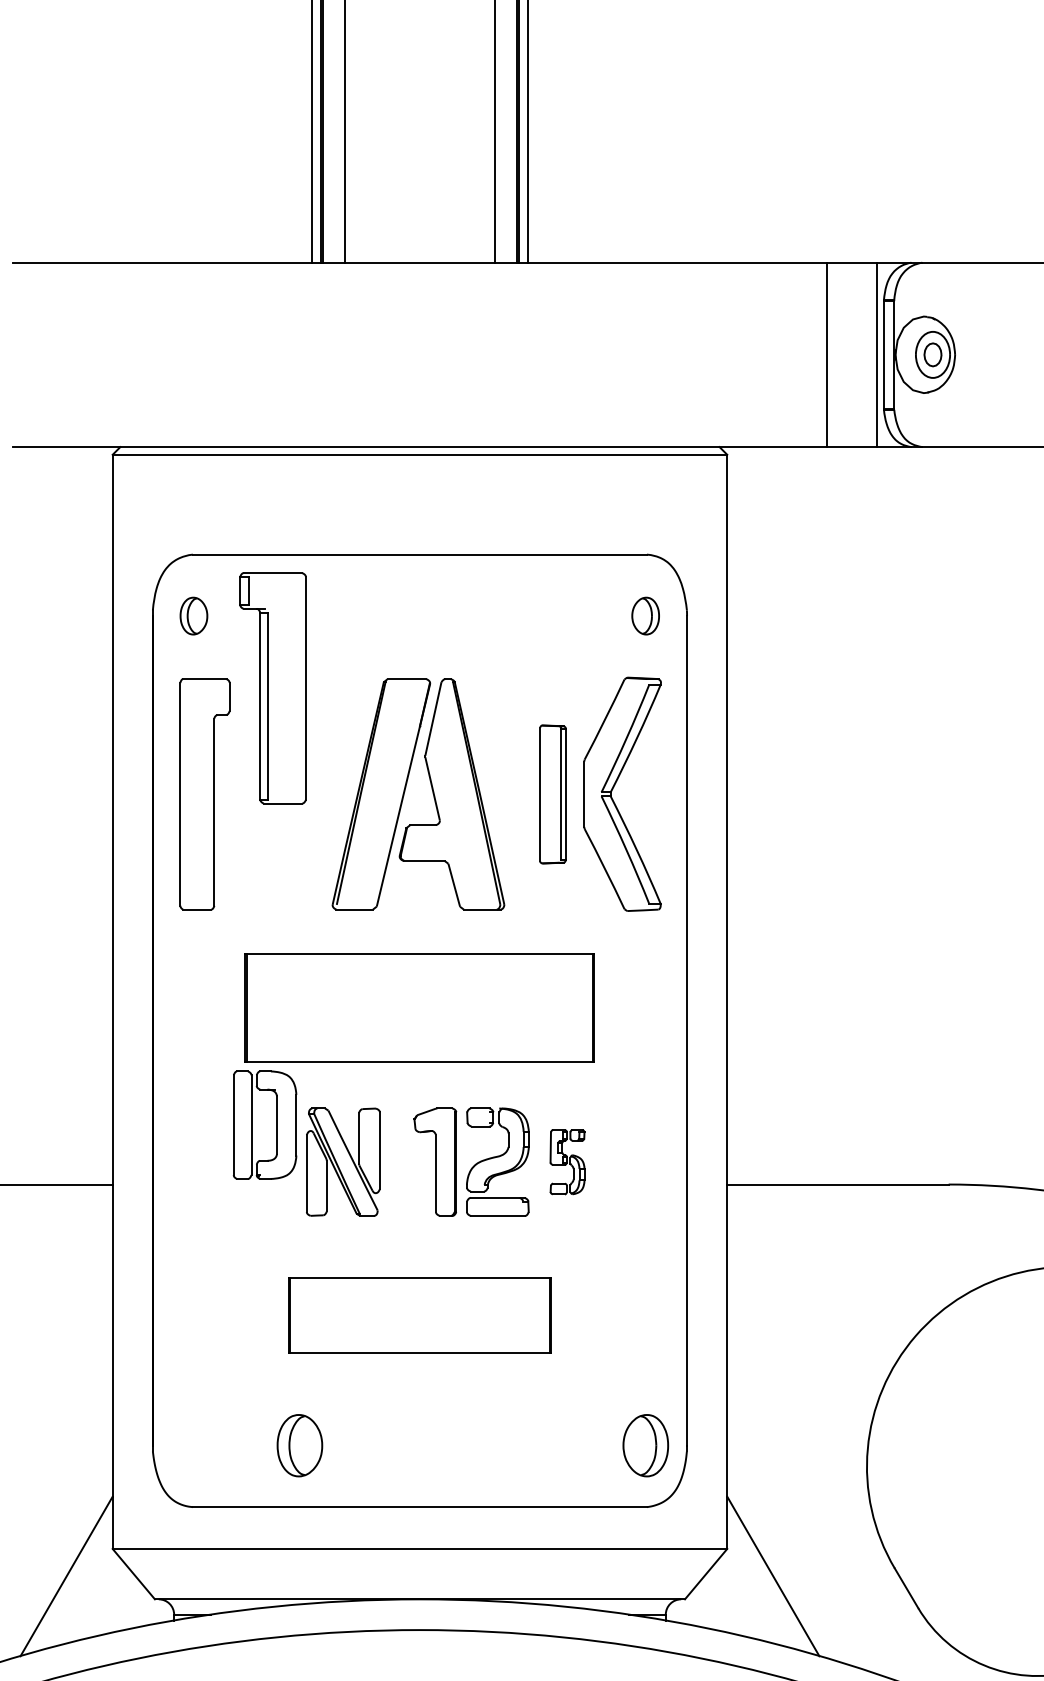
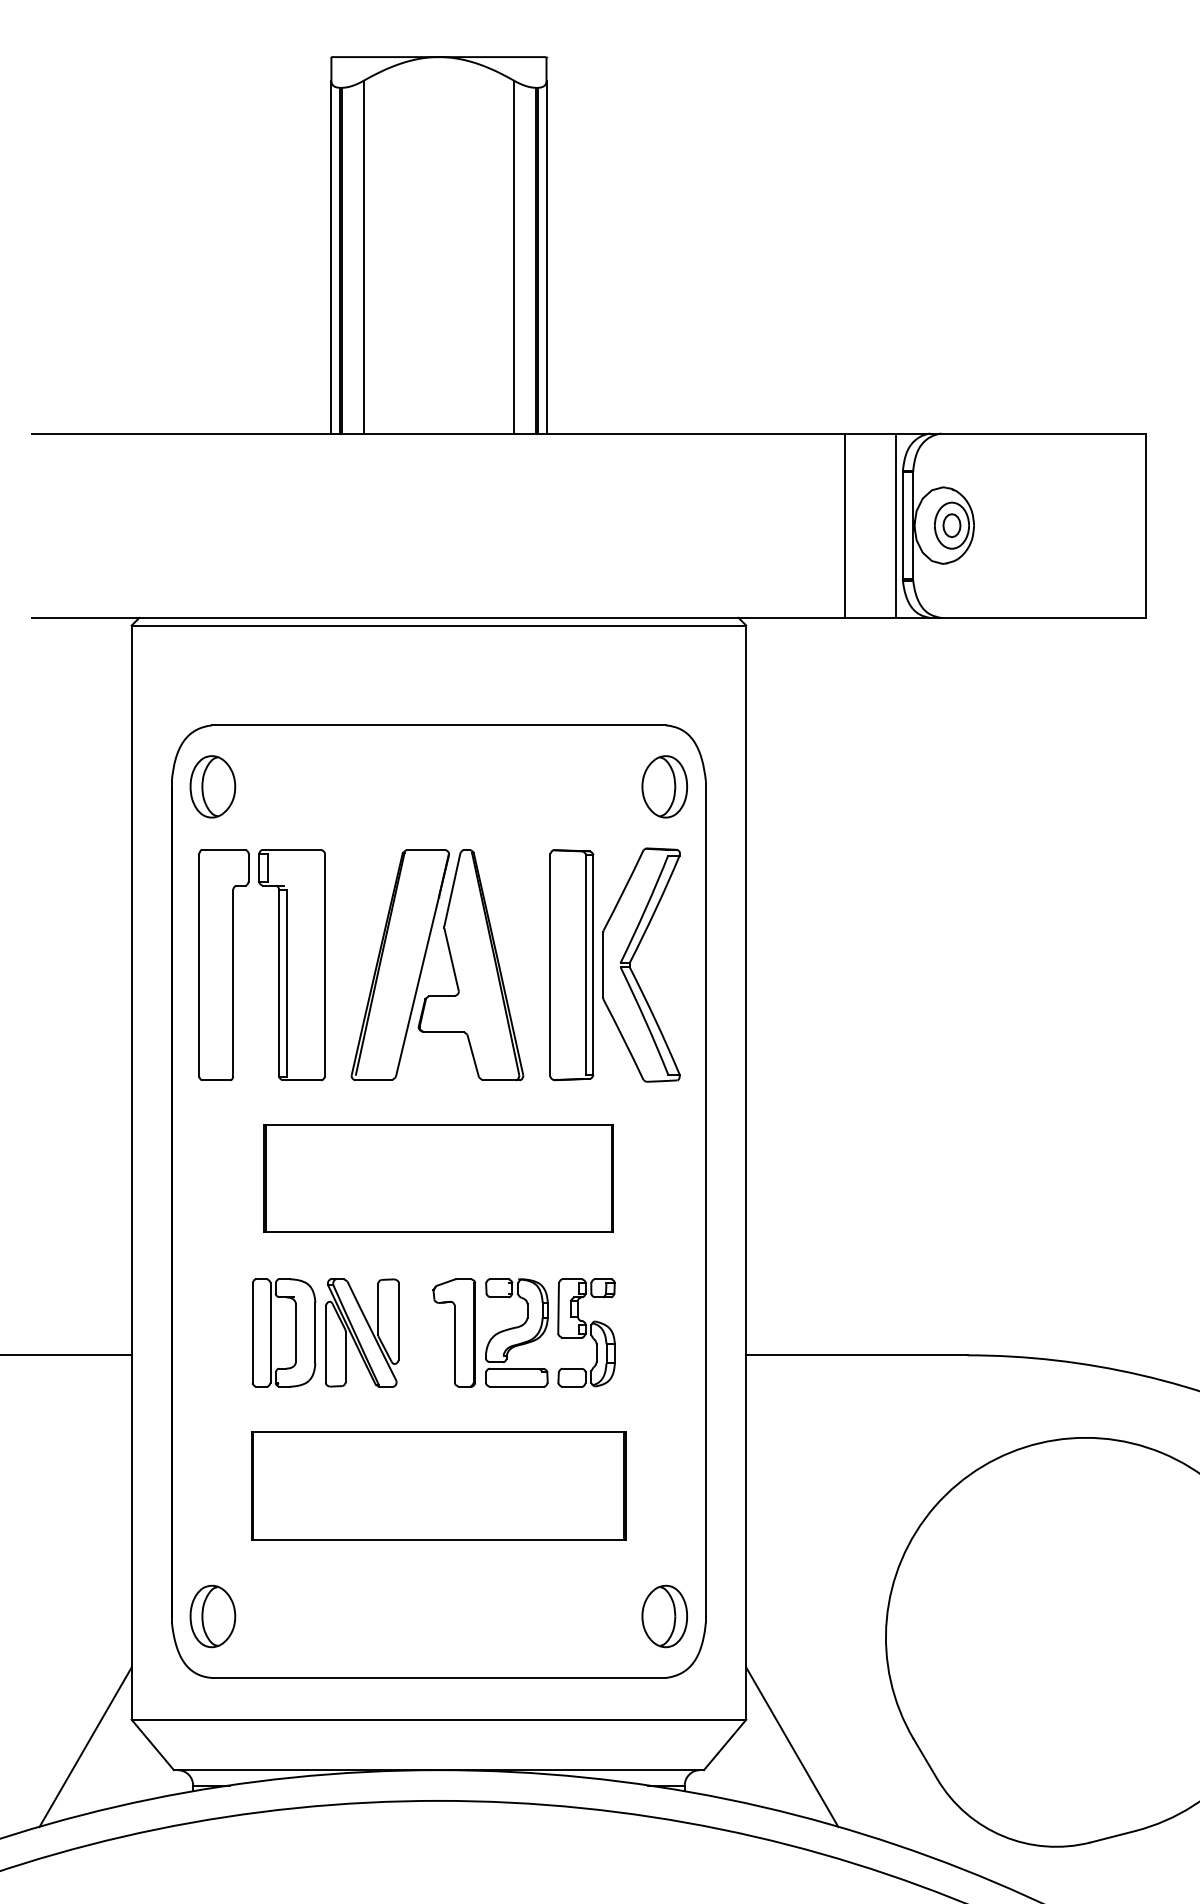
part: (193, 615) -> (212, 786), size x1.67
part: (645, 615) -> (664, 786), size x1.67
part: (272, 688) -> (291, 965), moved
part: (552, 794) -> (571, 965), size x1.67
part: (252, 1124) -> (271, 1332), moved
part: (567, 1161) -> (586, 1332), size x1.67
part: (419, 1314) -> (438, 1485), size x1.43
part: (299, 1445) -> (212, 1616), moved

